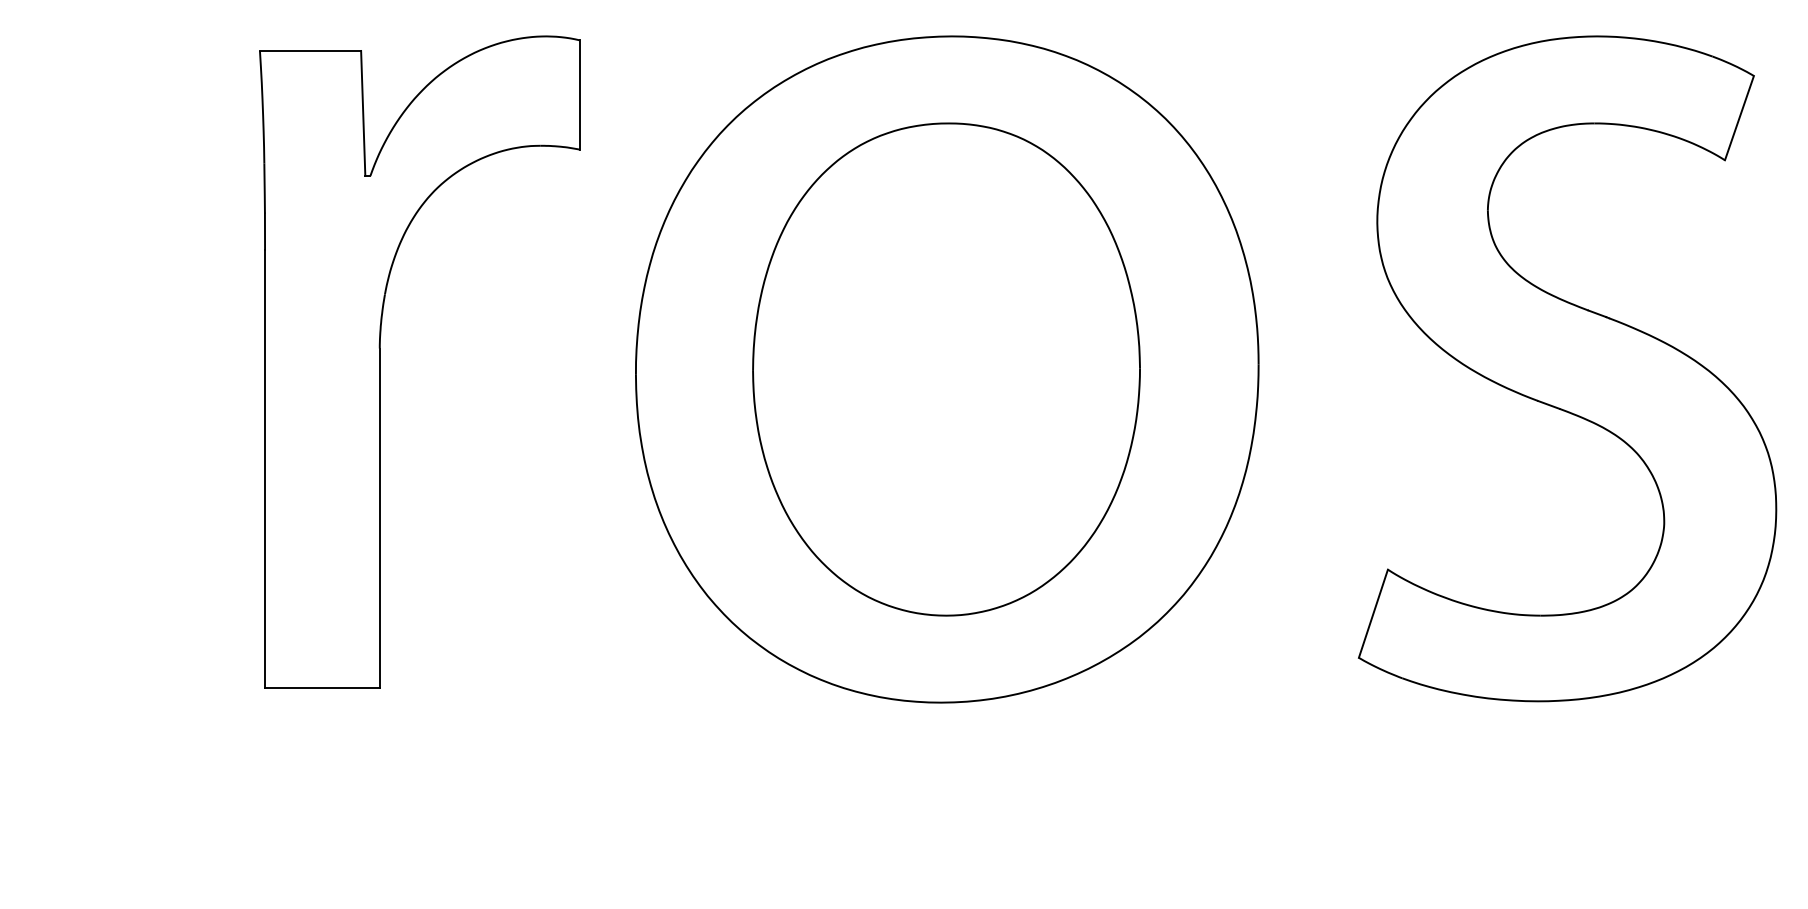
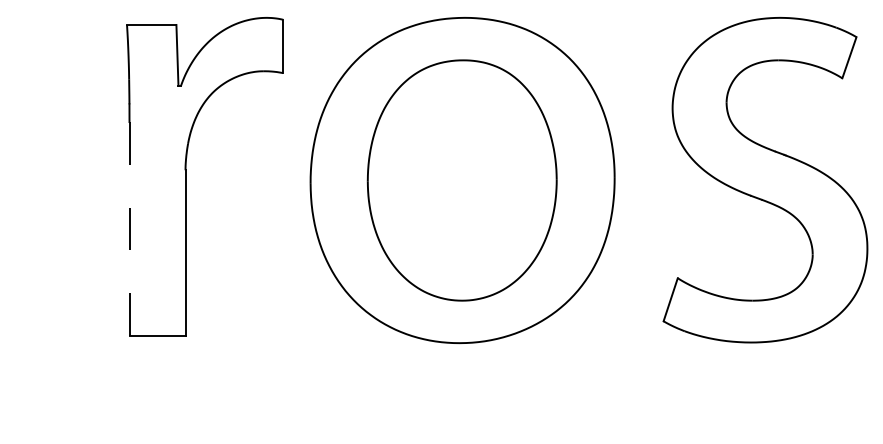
line: (265, 467) -> (129, 228), solid -> dashed

